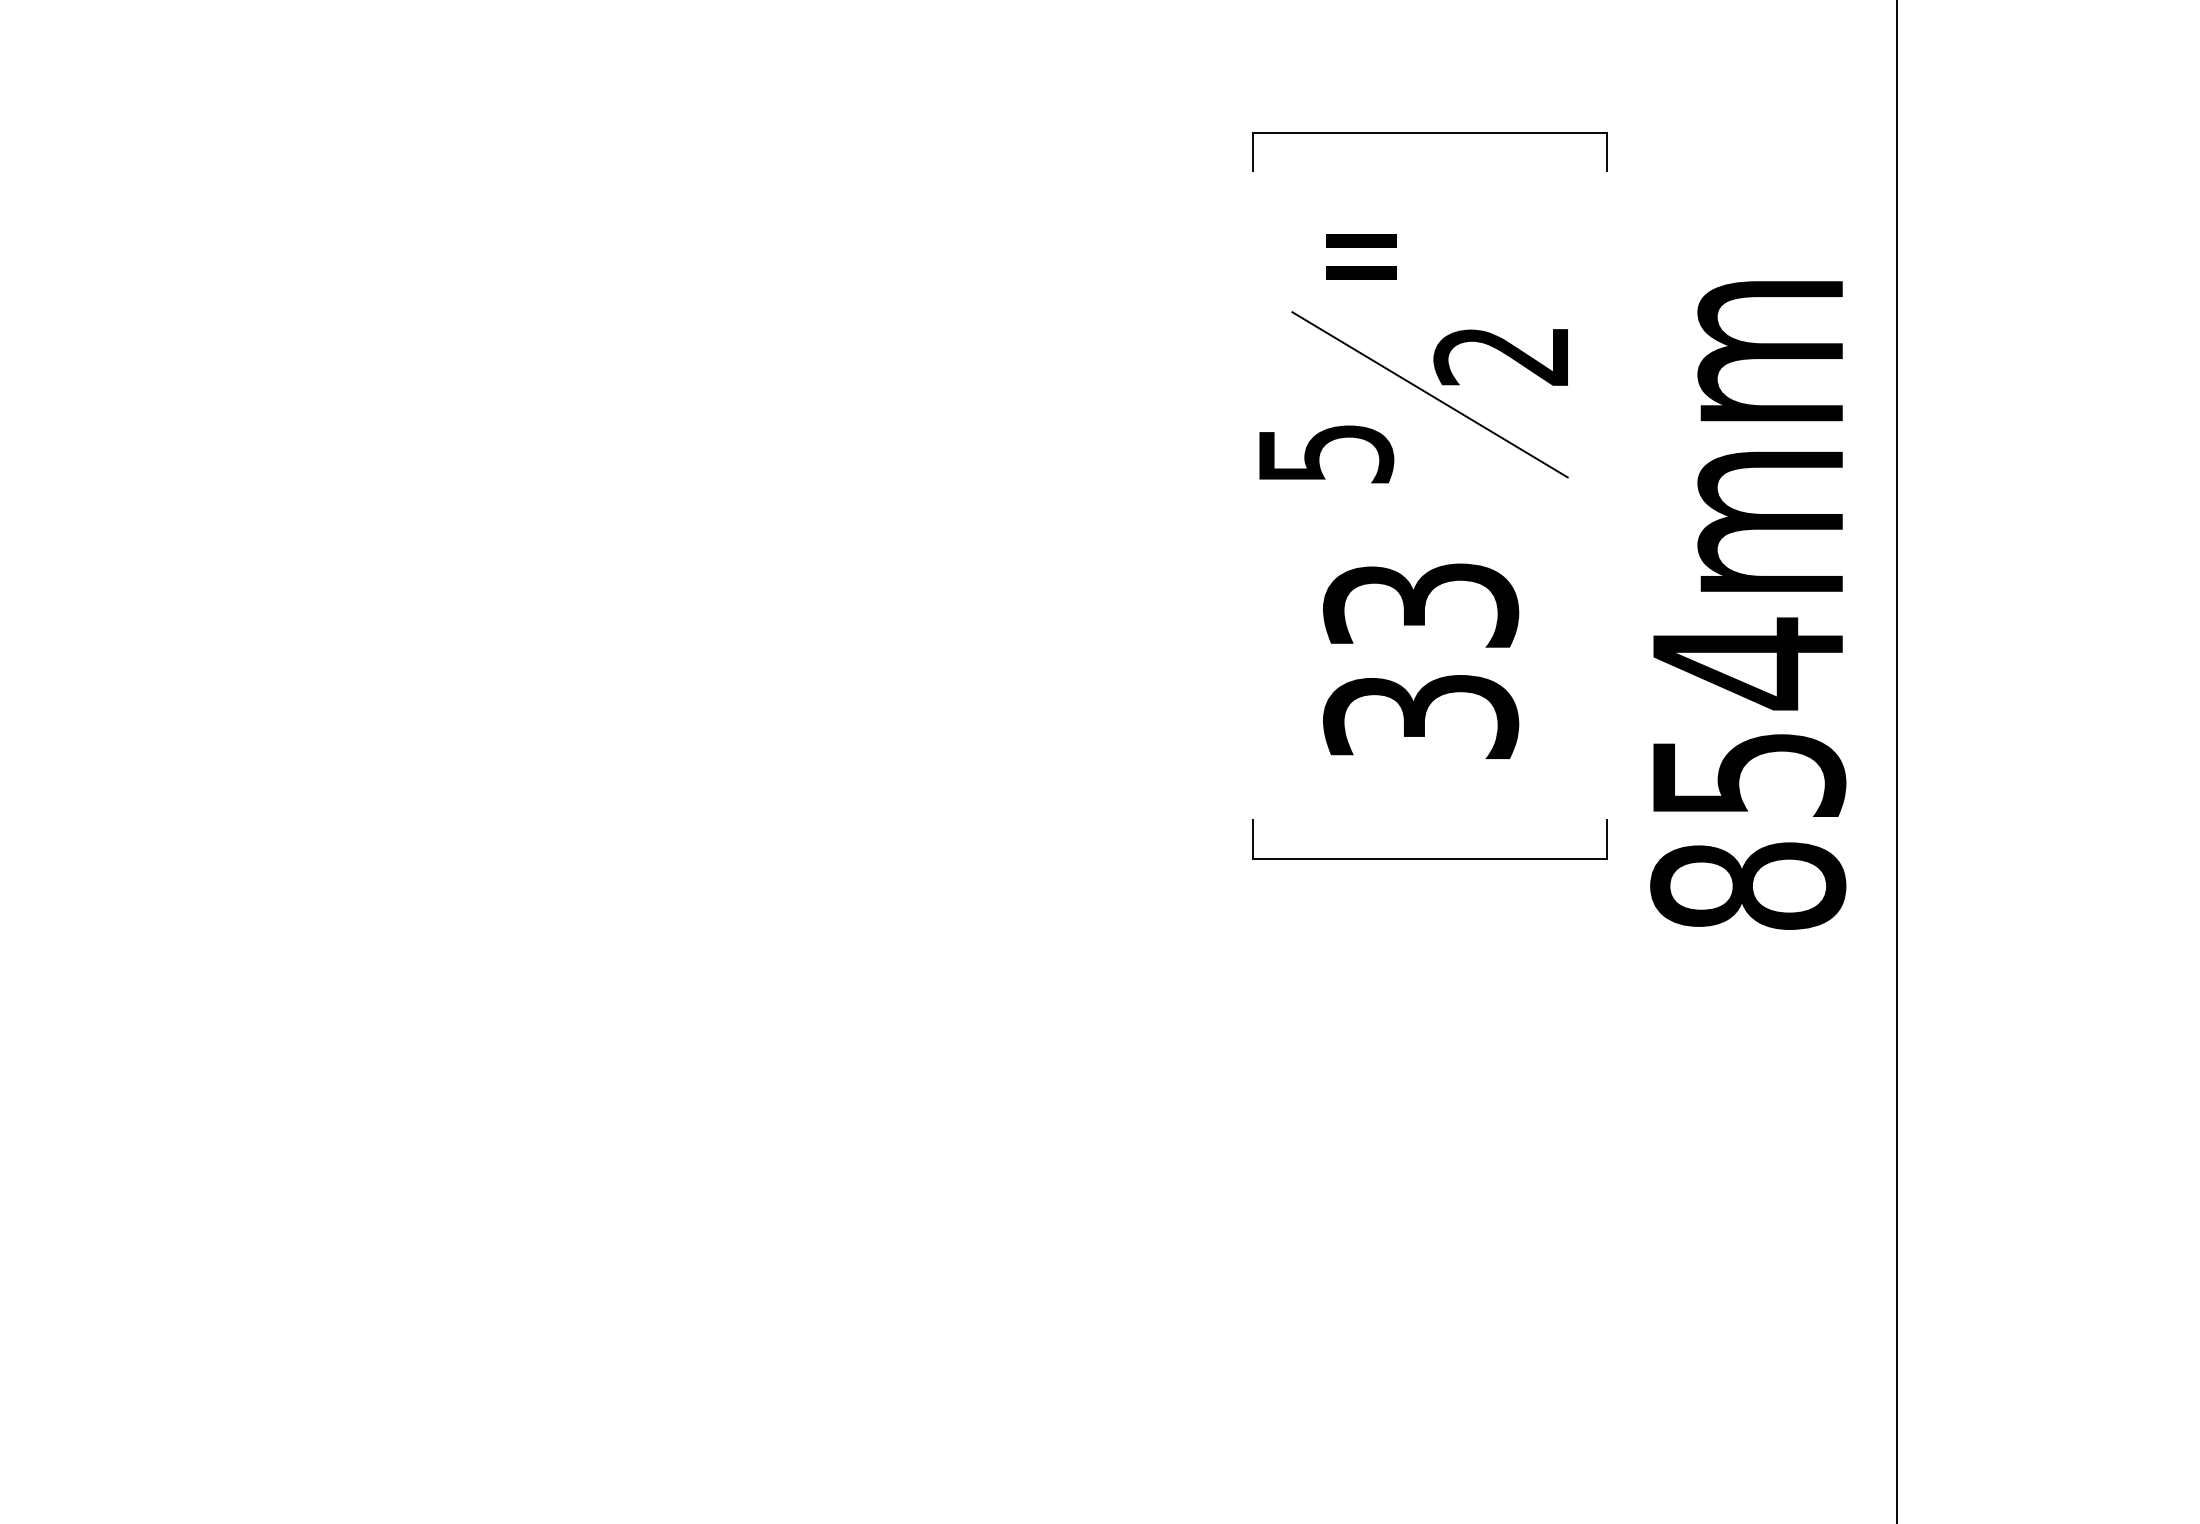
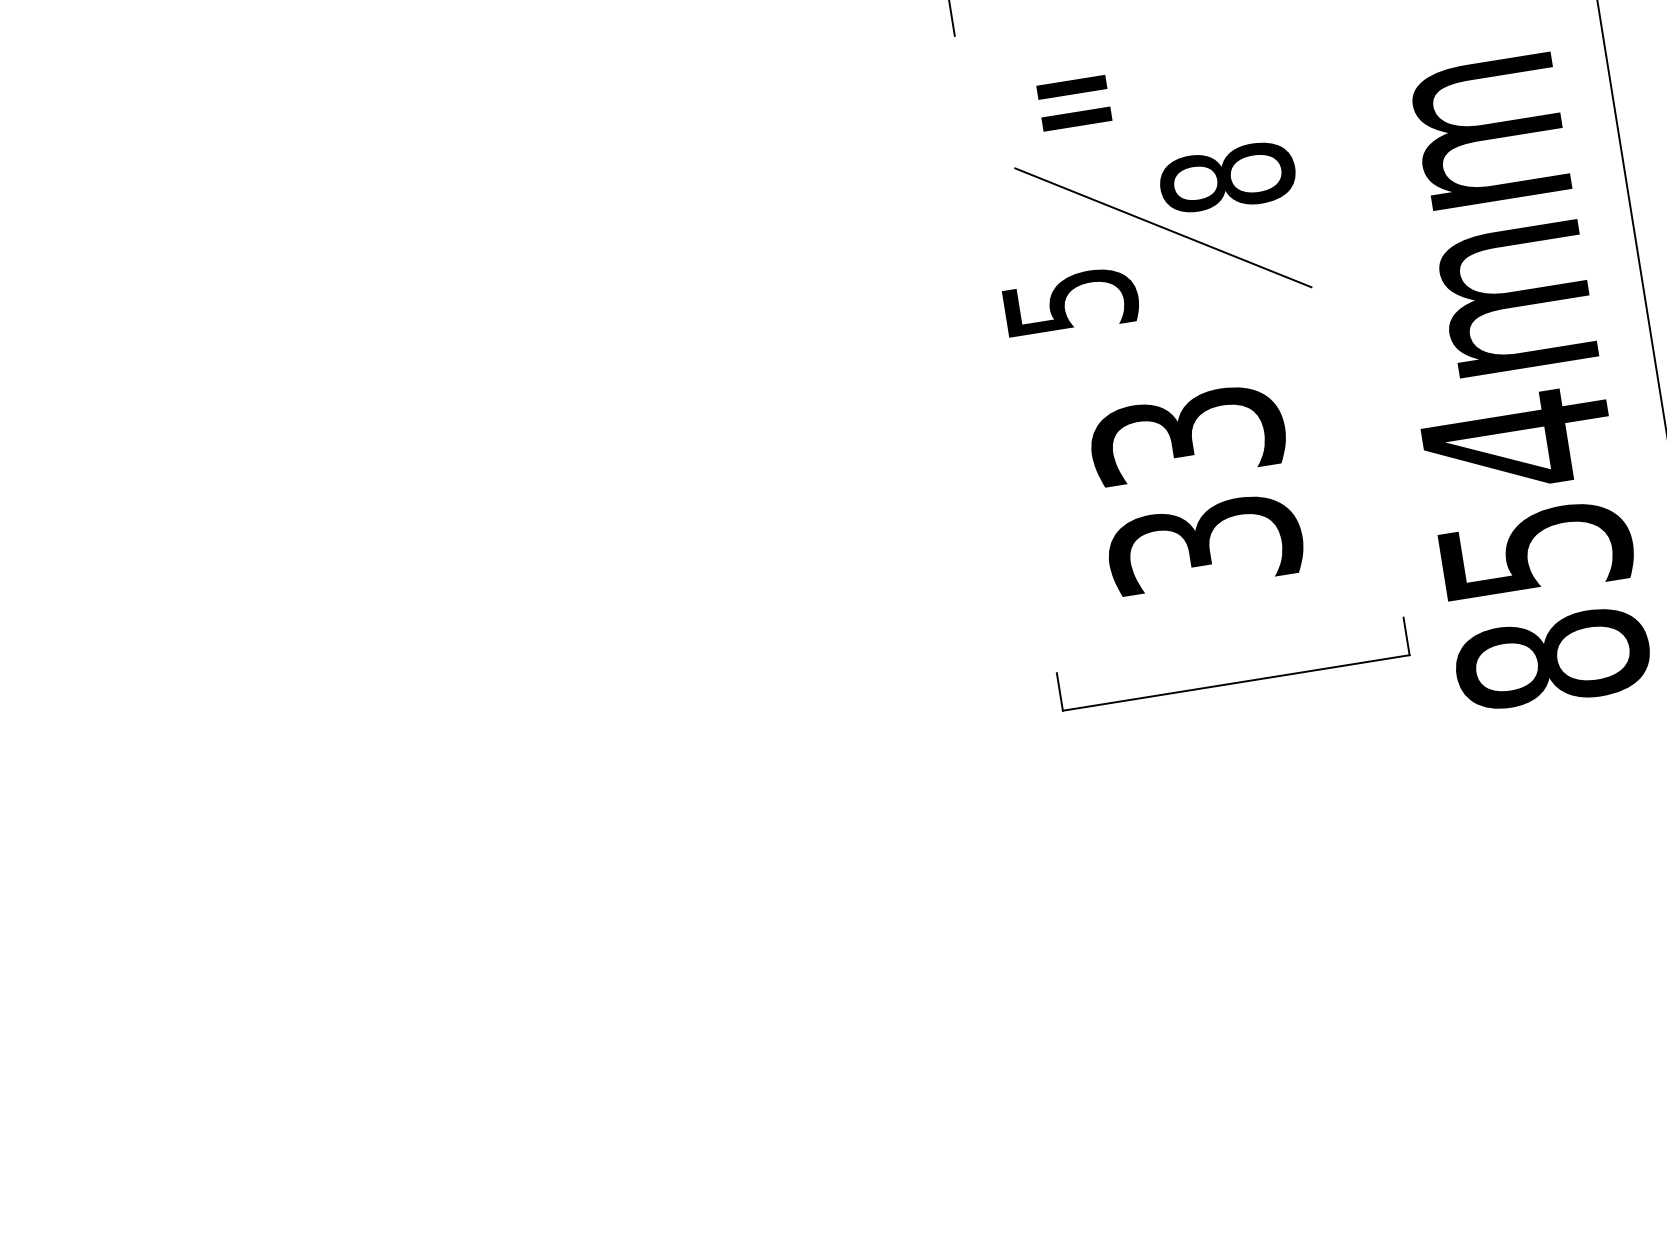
text: (1501, 355) -> (1227, 178), 2 -> 8

